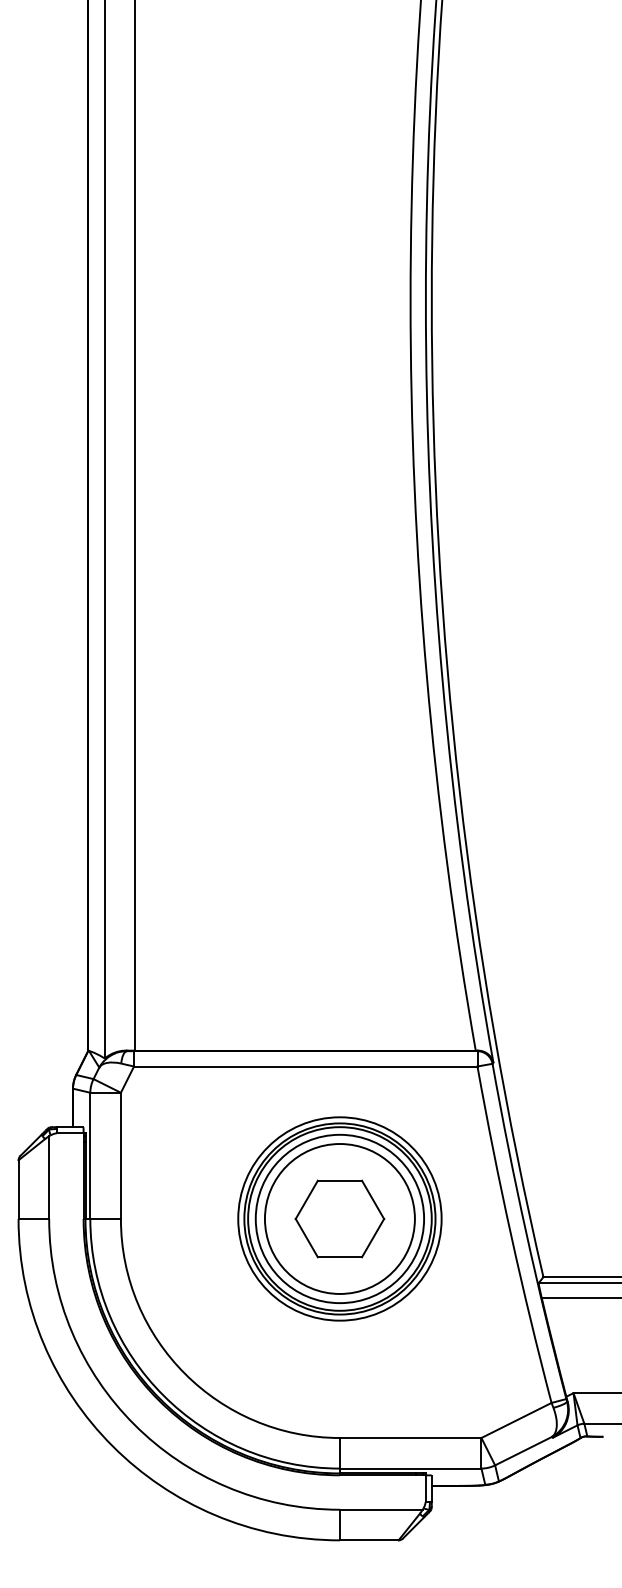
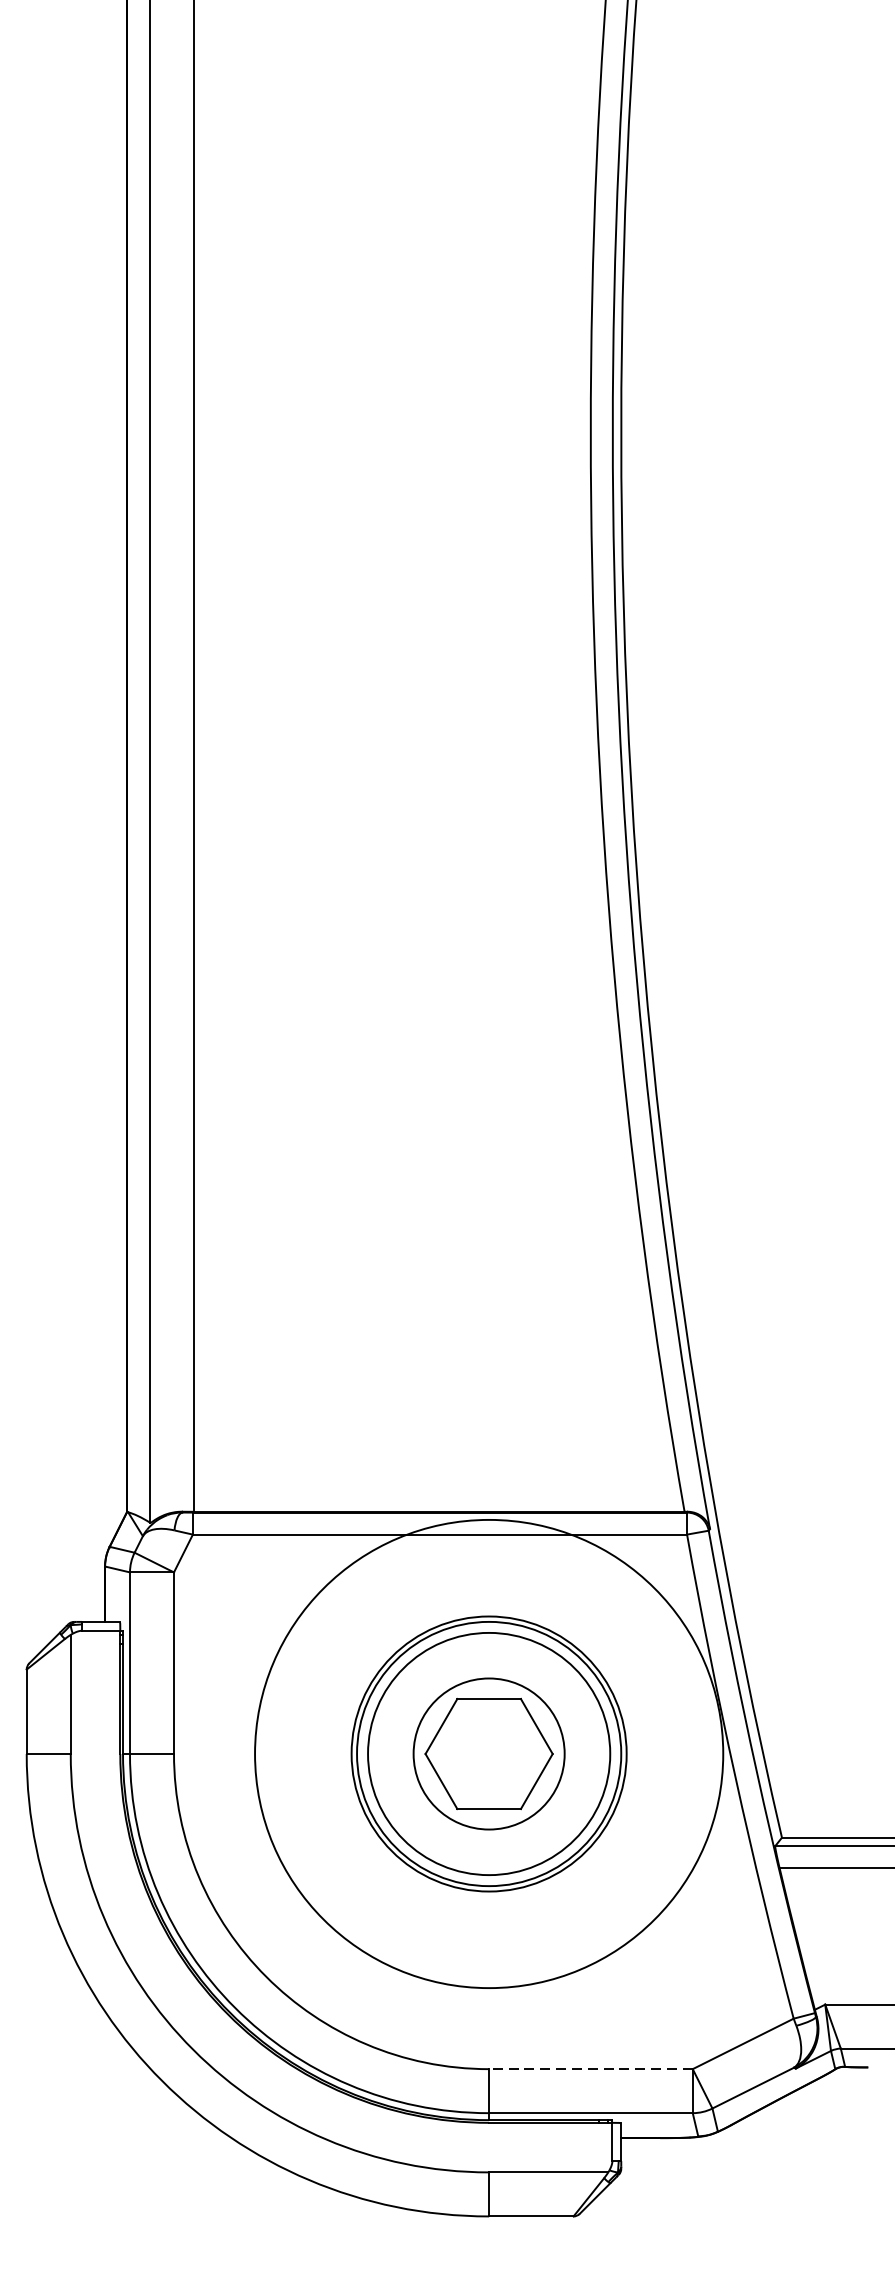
circle: (339, 1218) -> (488, 1753), size x0.7
circle: (339, 1218) -> (488, 1753), size x1.6
line: (410, 1438) -> (590, 2069), solid -> dashed

